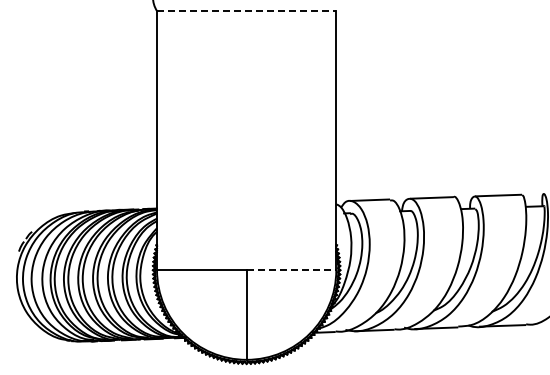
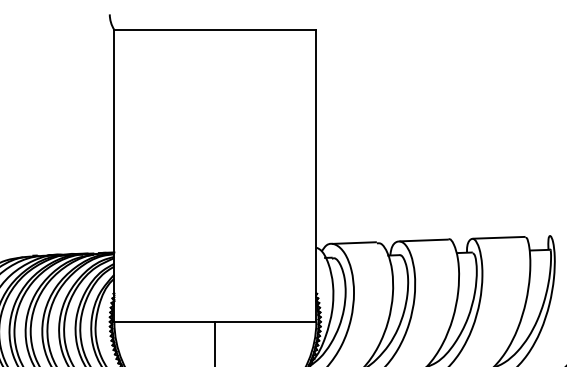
line: (246, 11) -> (215, 30), dashed -> solid
line: (291, 270) -> (265, 322), dashed -> solid

